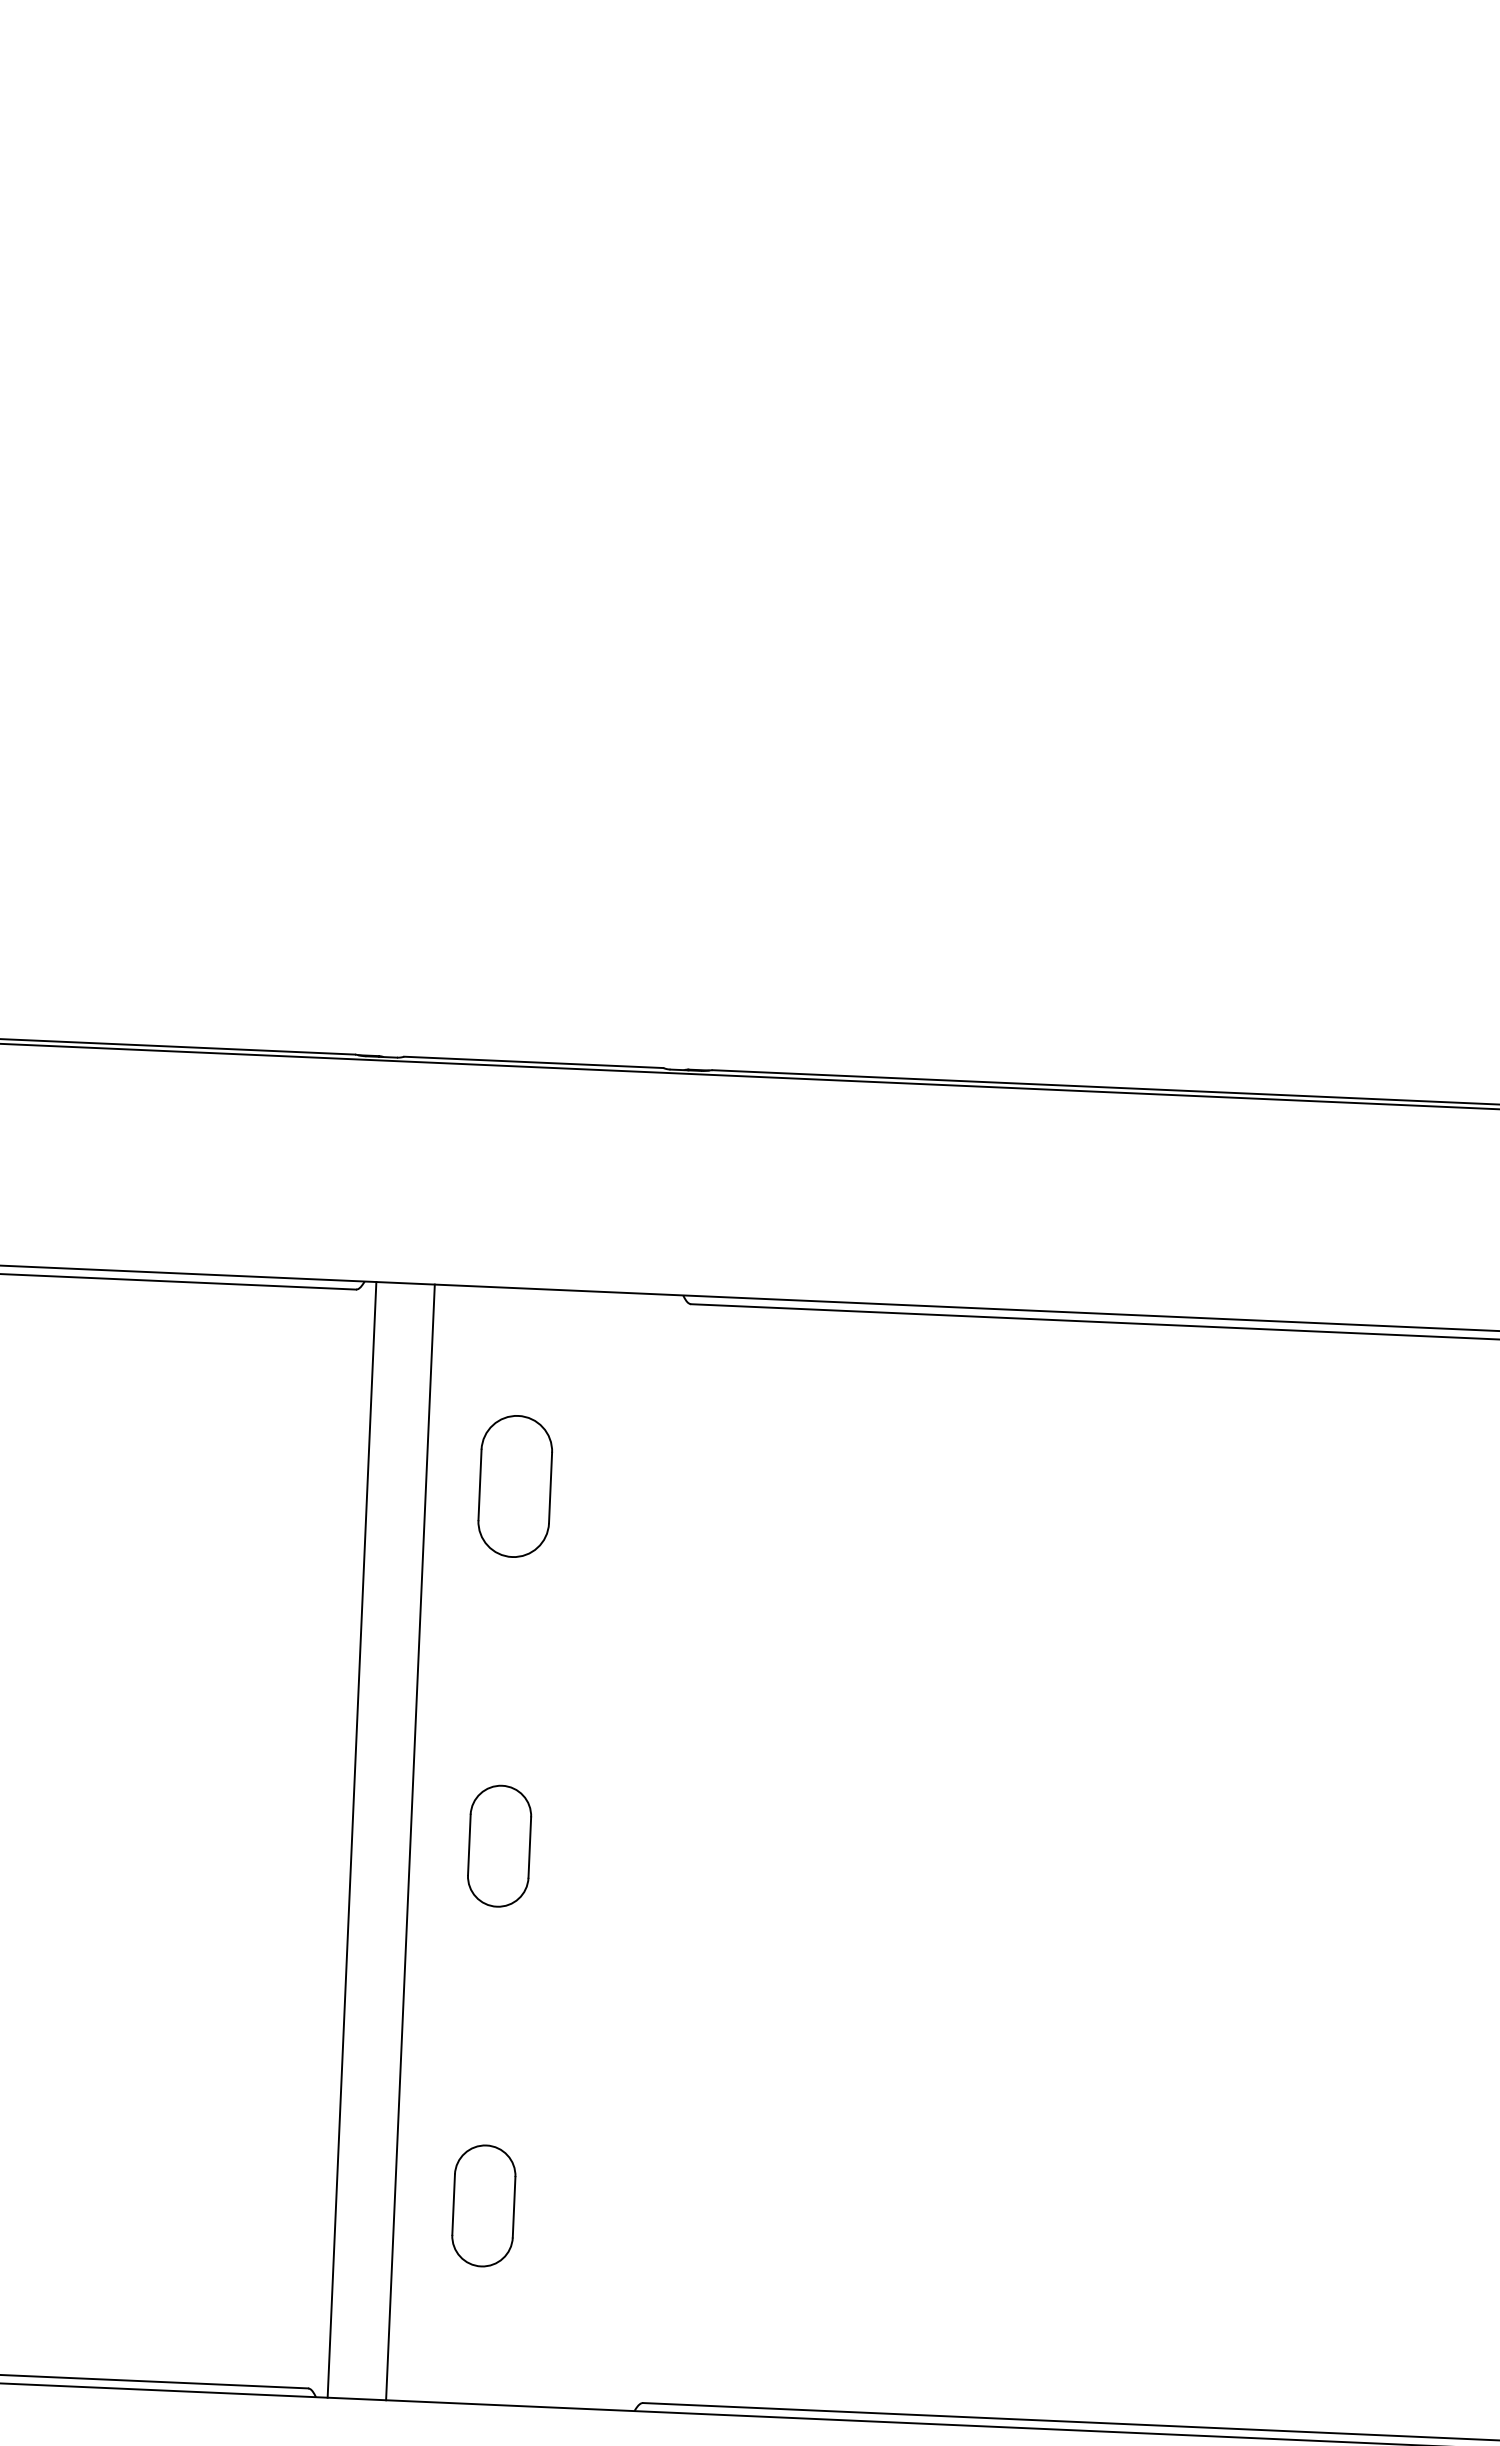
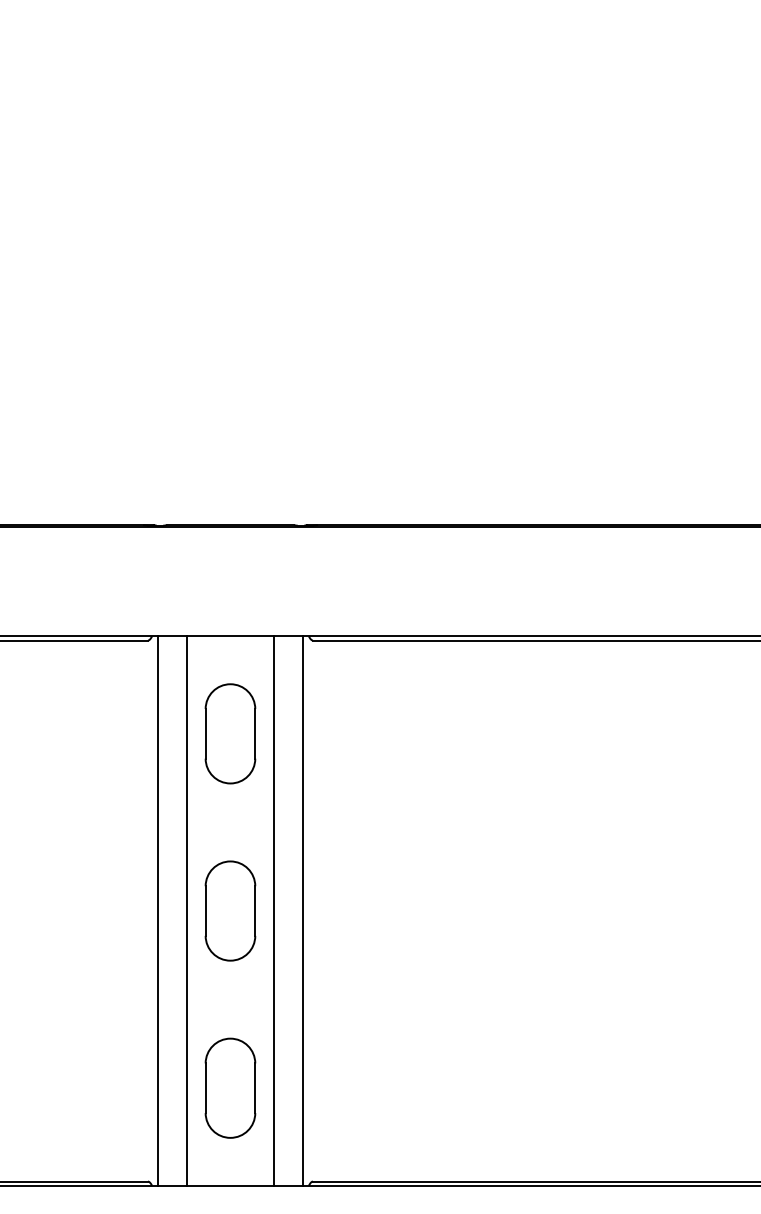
part: (515, 1485) -> (230, 733), size x1.43
part: (499, 1845) -> (230, 910), size x1.67
line: (589, 1849) -> (274, 910), added
line: (647, 1851) -> (303, 910), added
part: (483, 2204) -> (230, 1087), size x1.67

